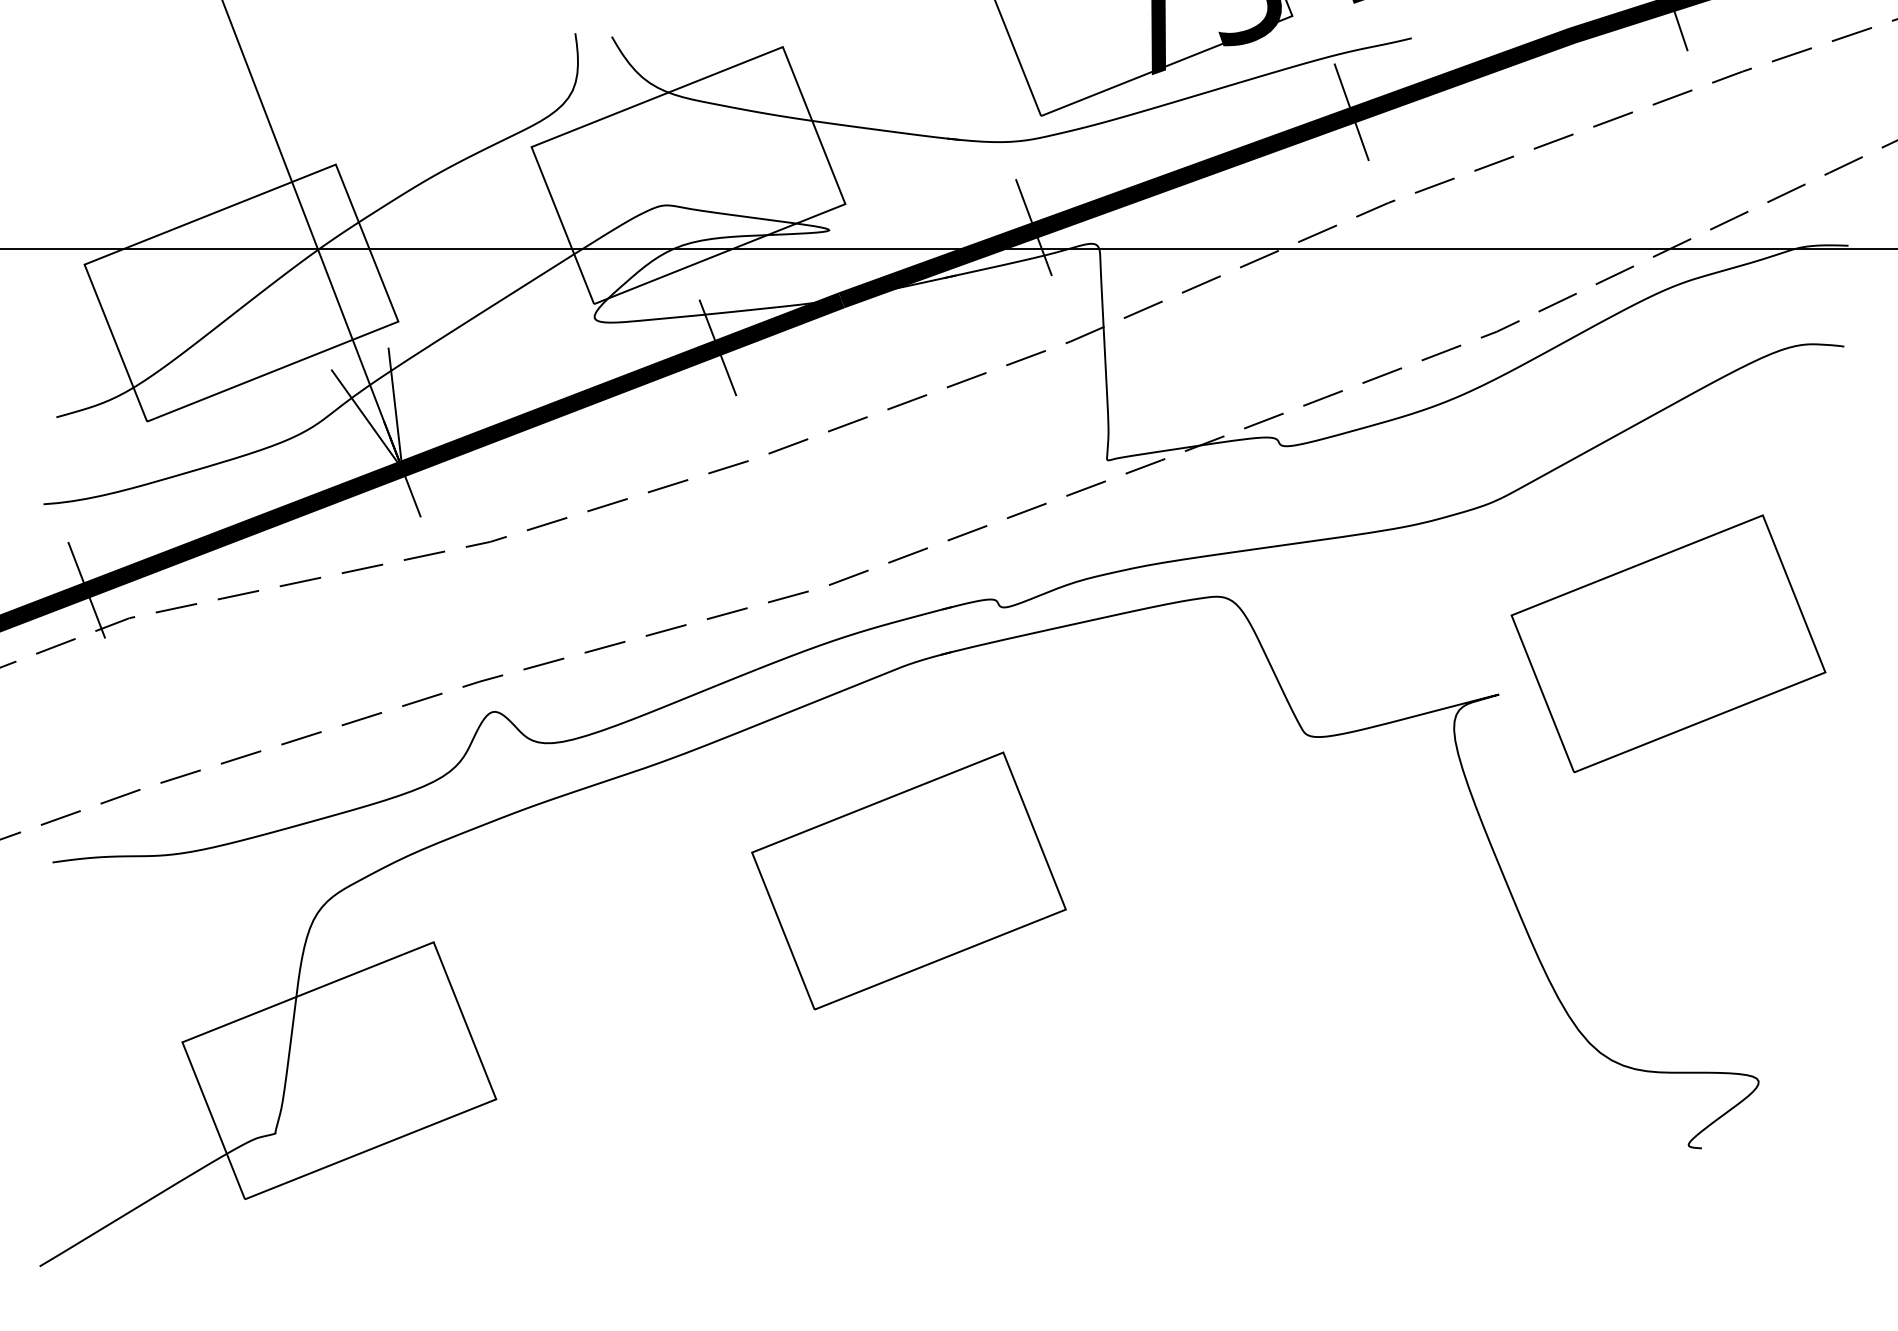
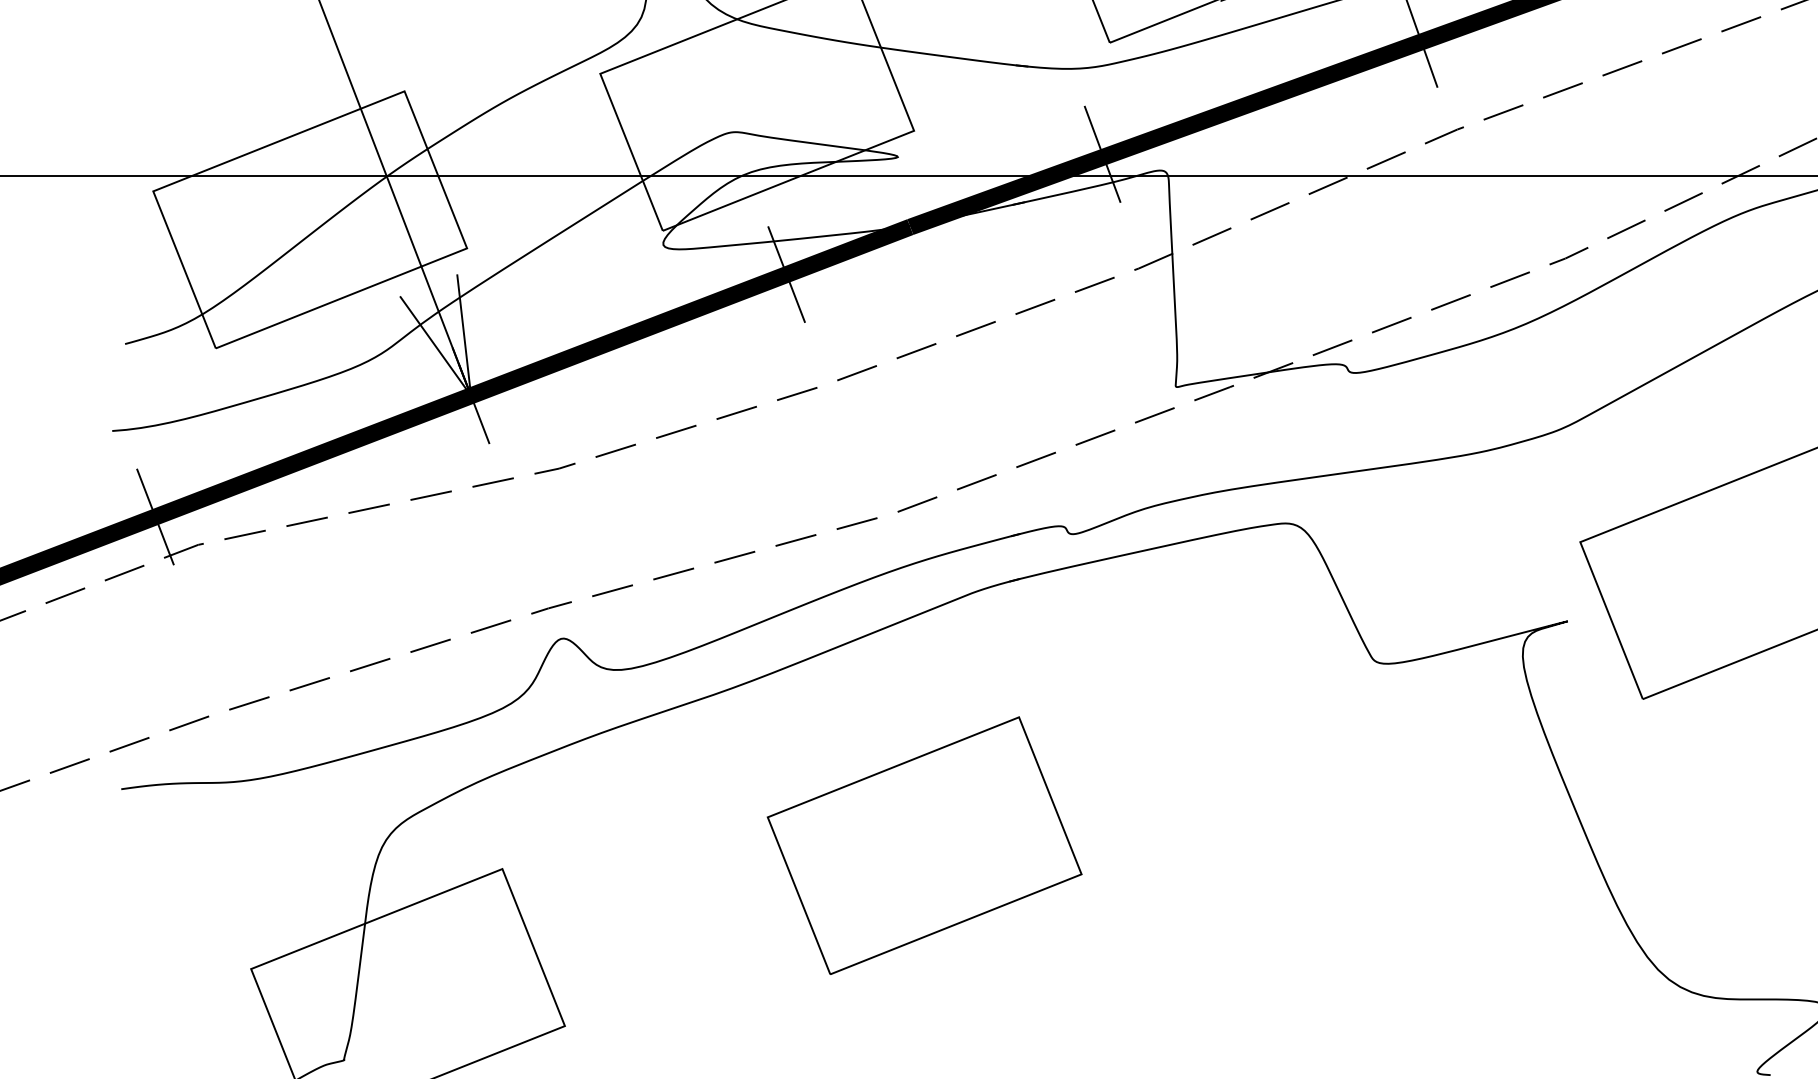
part: (908, 880) -> (924, 845), moved

